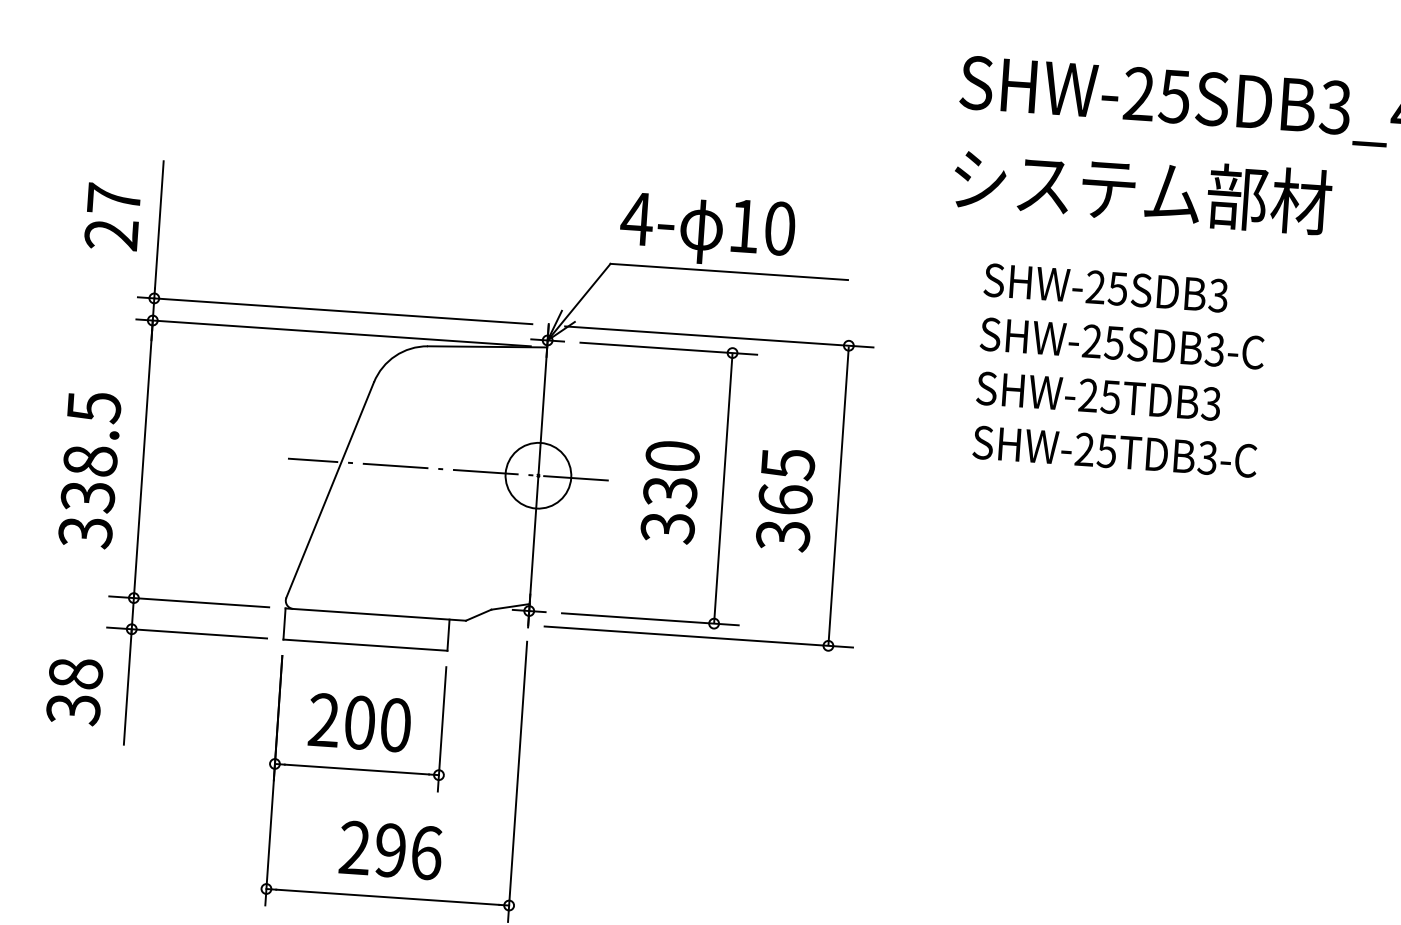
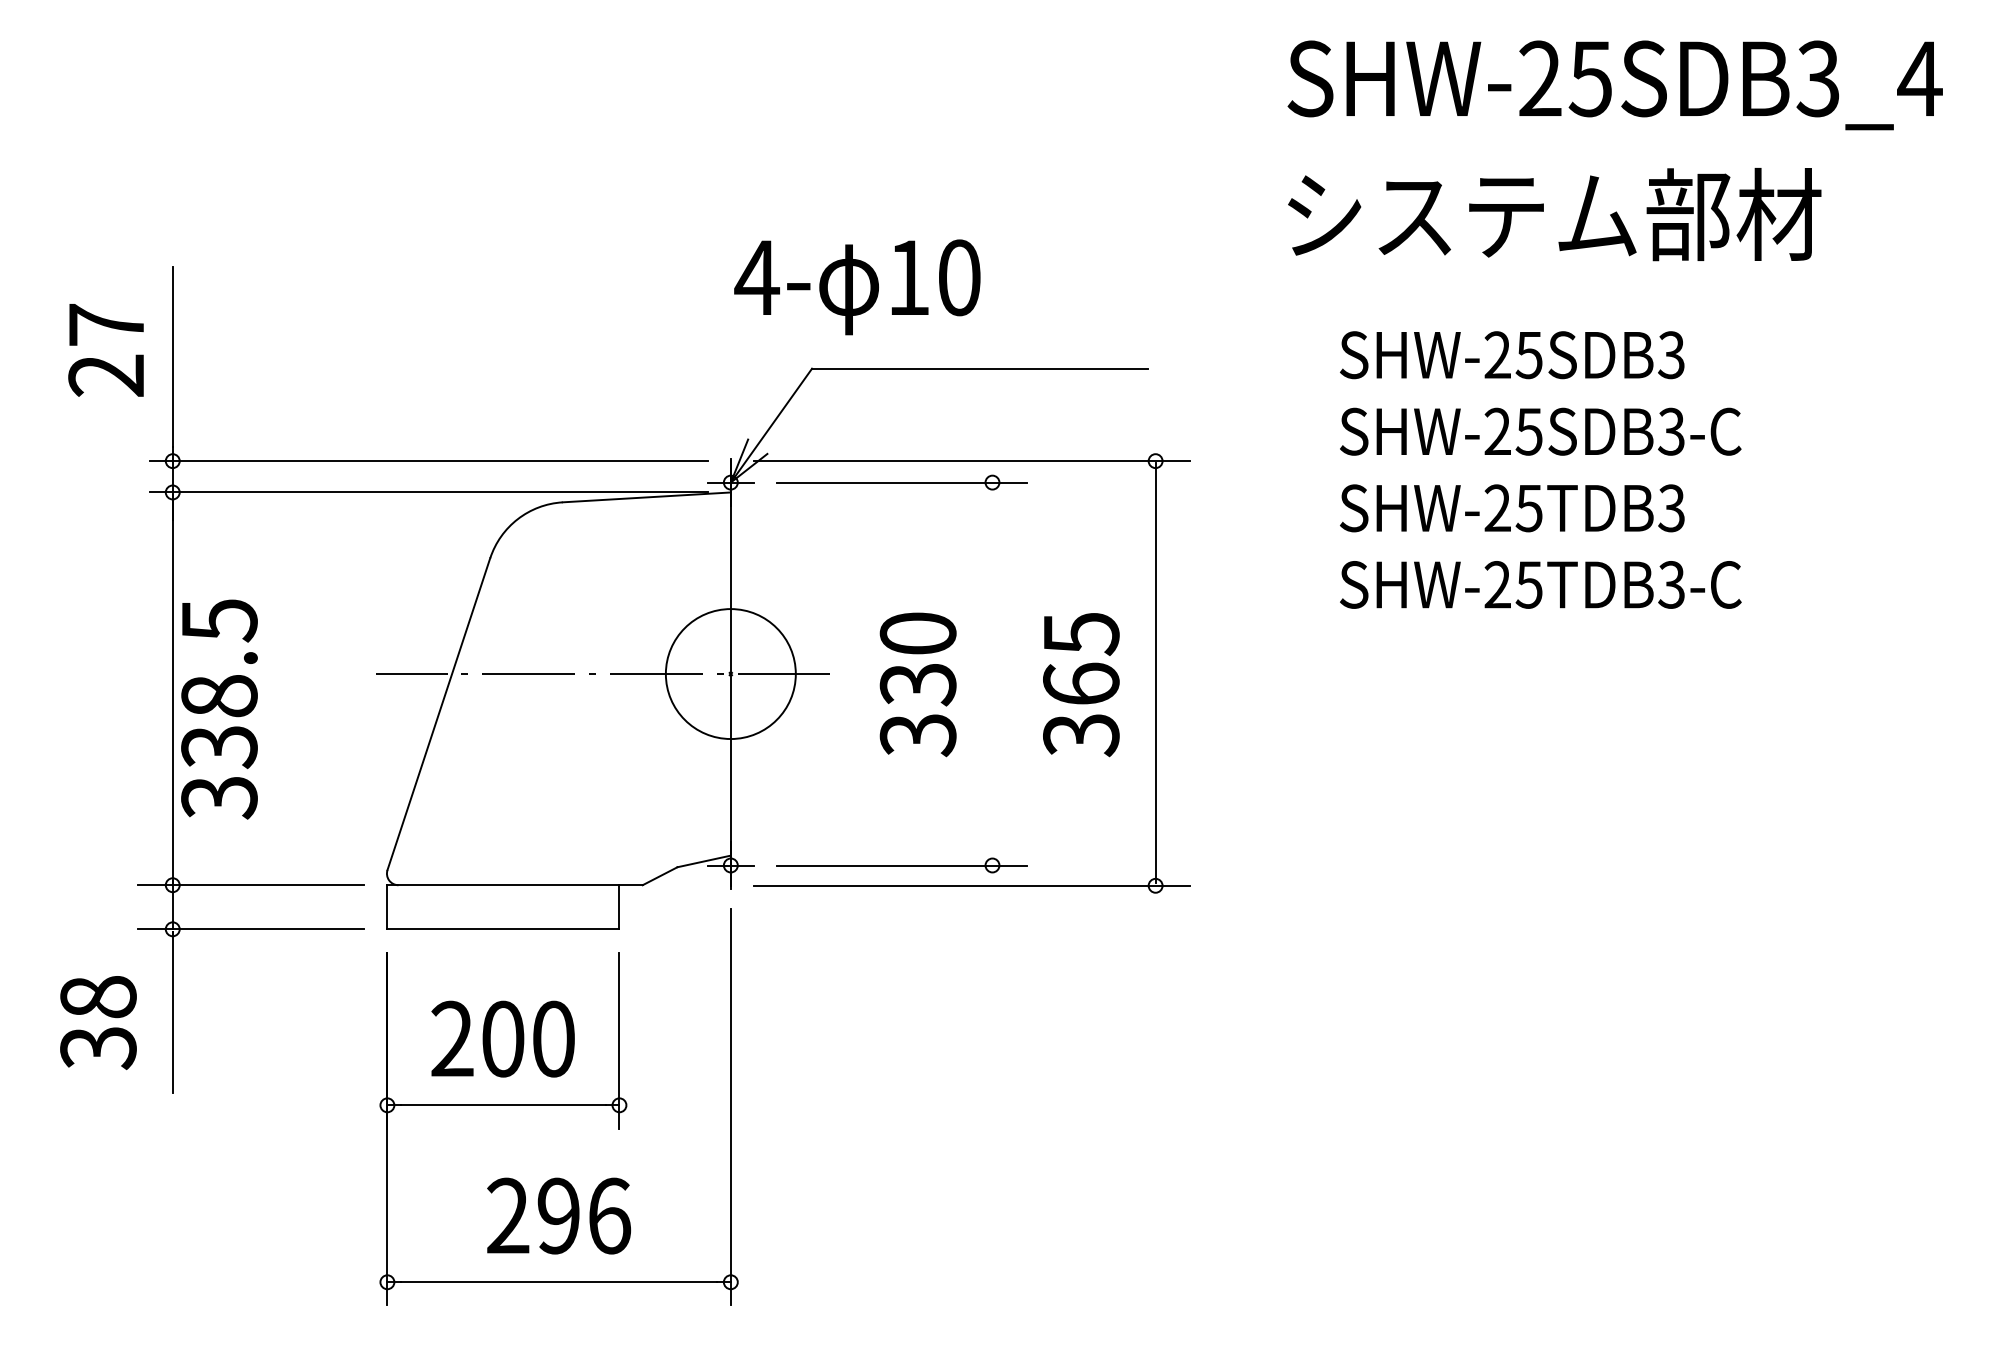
text: (707, 230) -> (857, 287), moved
text: (89, 470) -> (219, 709), moved
circle: (538, 475) -> (730, 673), size x1.4
line: (723, 487) -> (992, 673), removed

